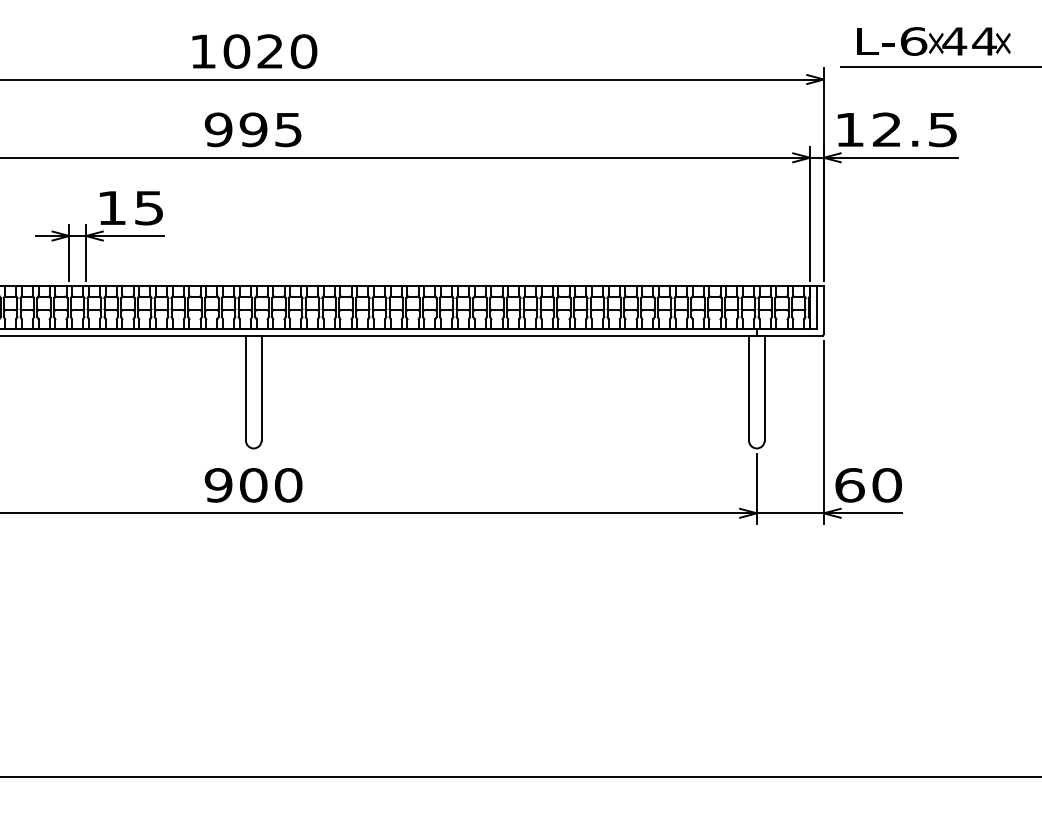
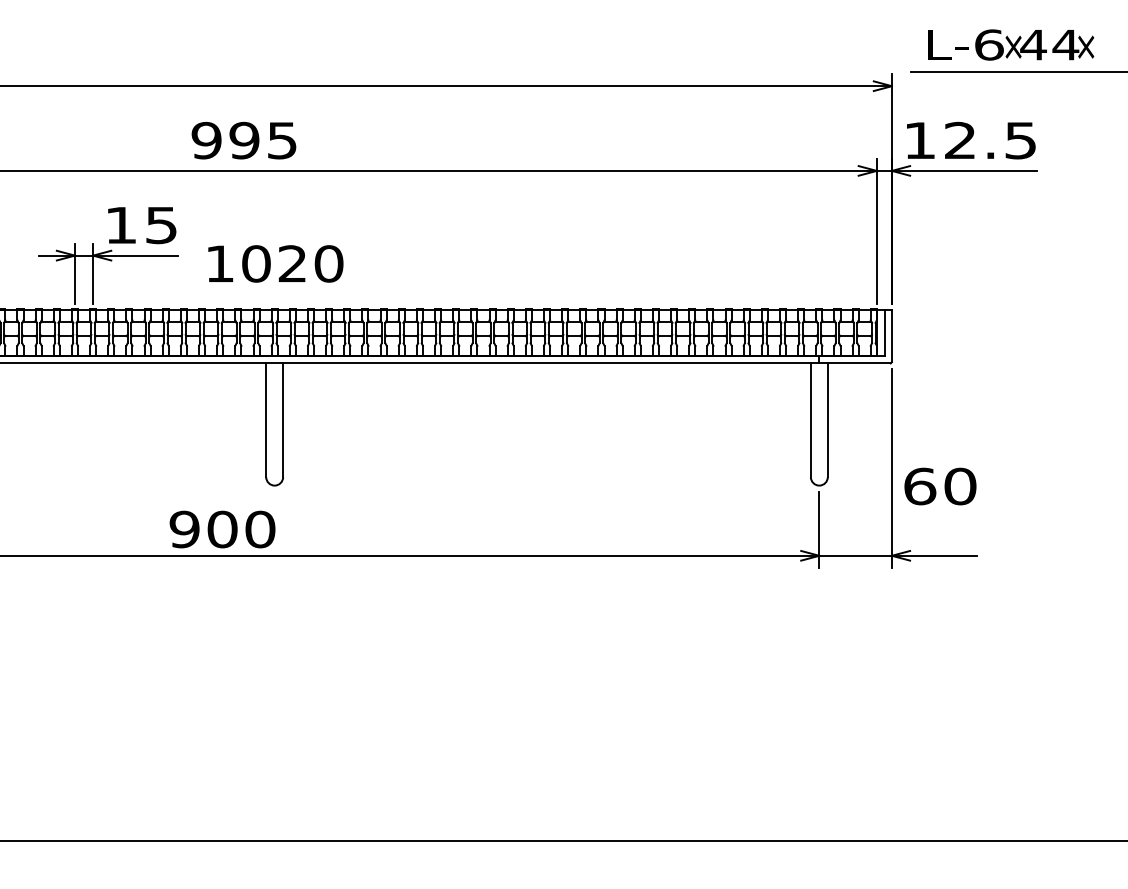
text: (254, 51) -> (275, 263), moved
text: (252, 129) -> (243, 140), moved
text: (253, 485) -> (222, 529), moved
text: (868, 485) -> (940, 486), moved

